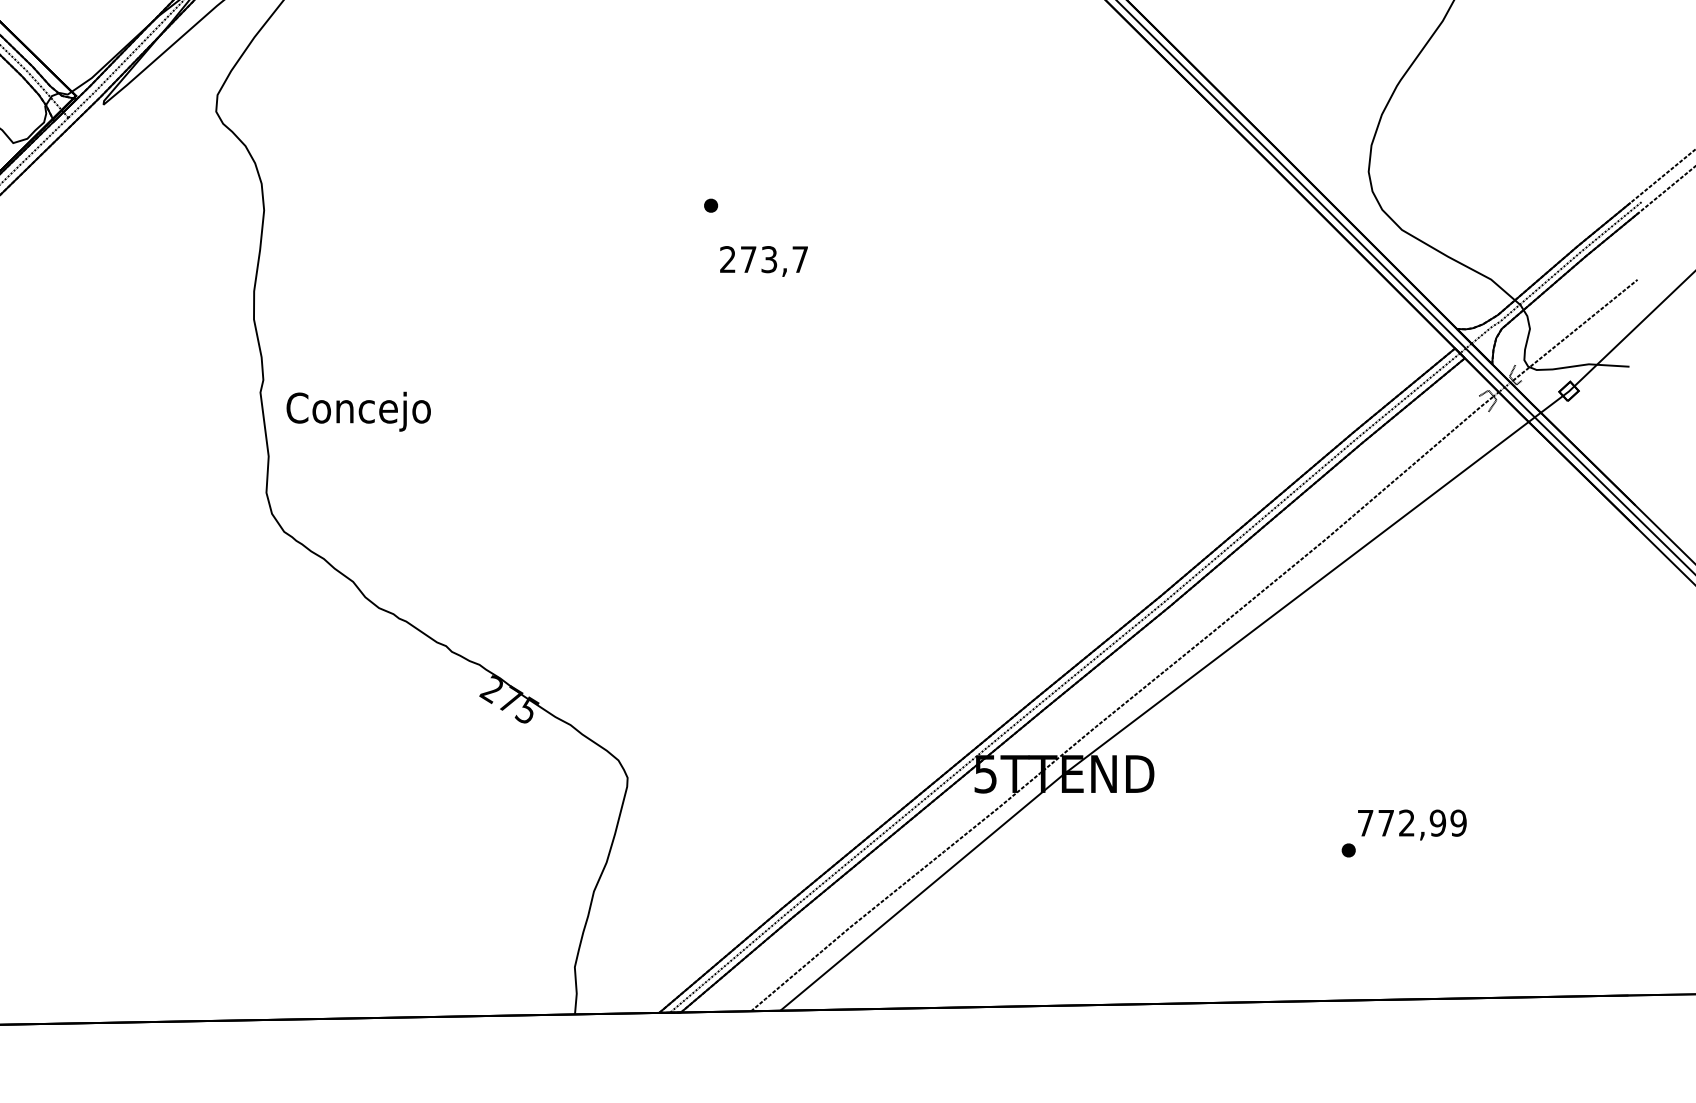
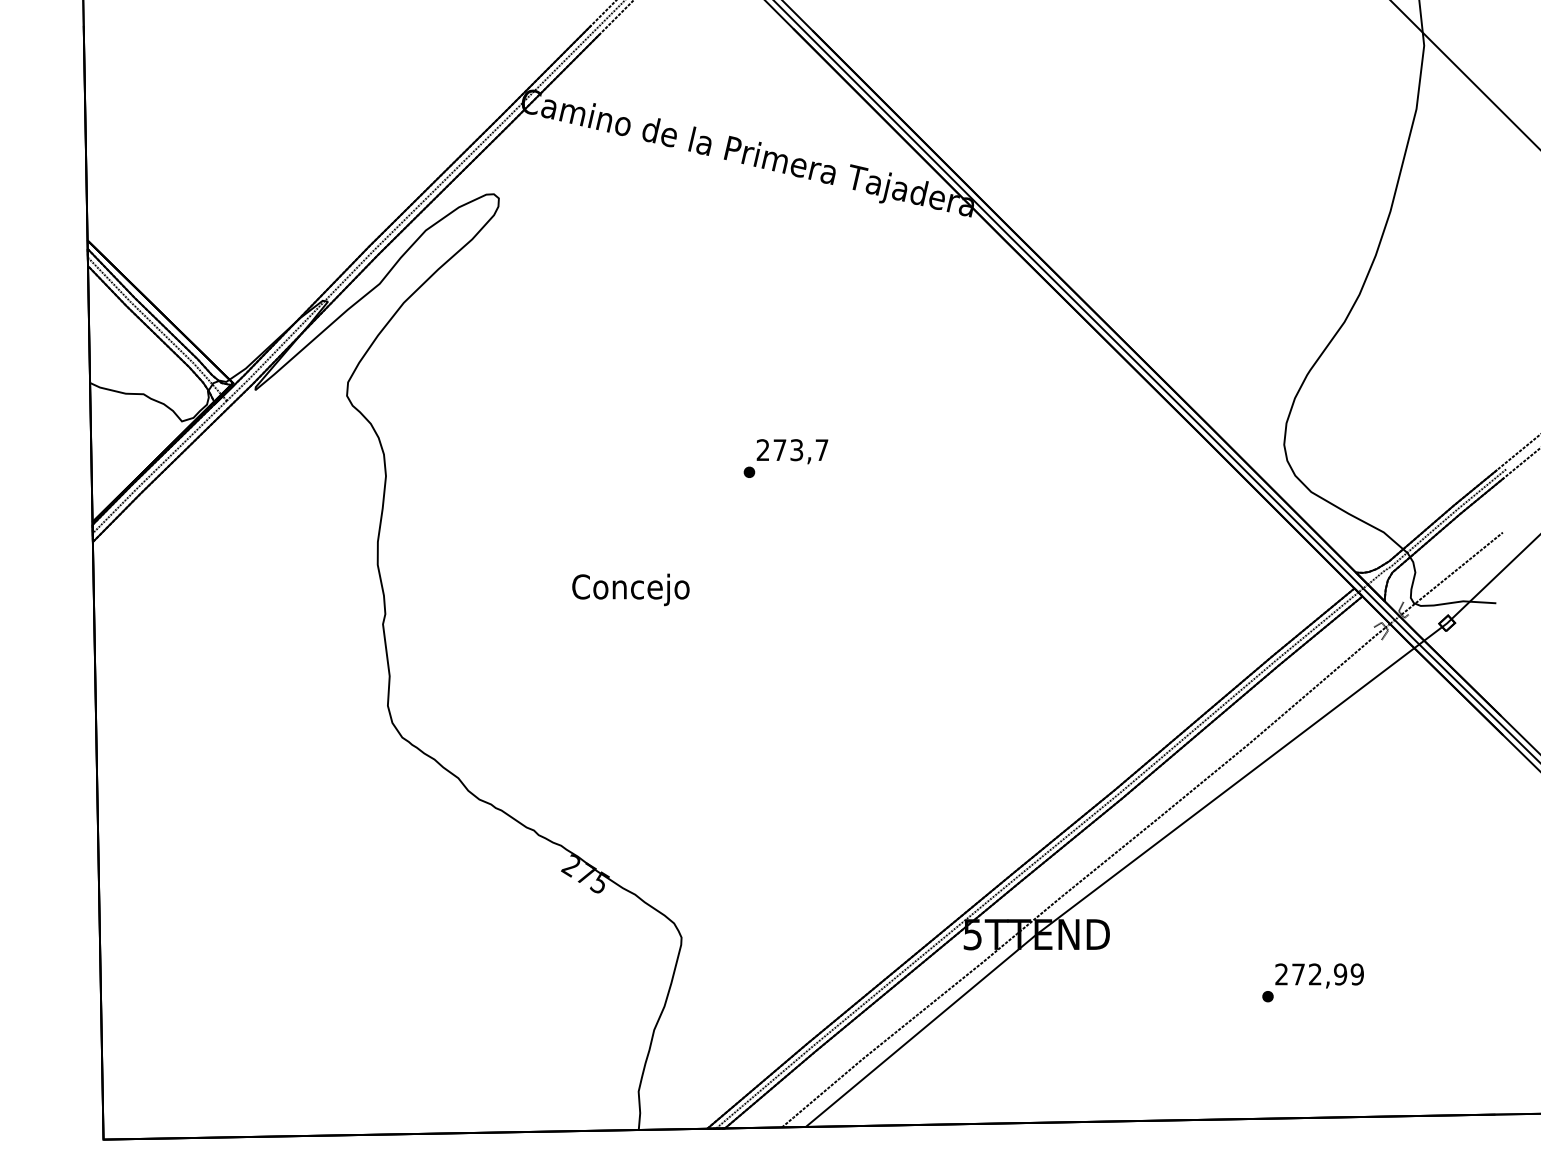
text: (764, 261) -> (792, 451), moved
text: (358, 411) -> (630, 589), moved
text: (1365, 823) -> (1281, 974), 772,99 -> 272,99

